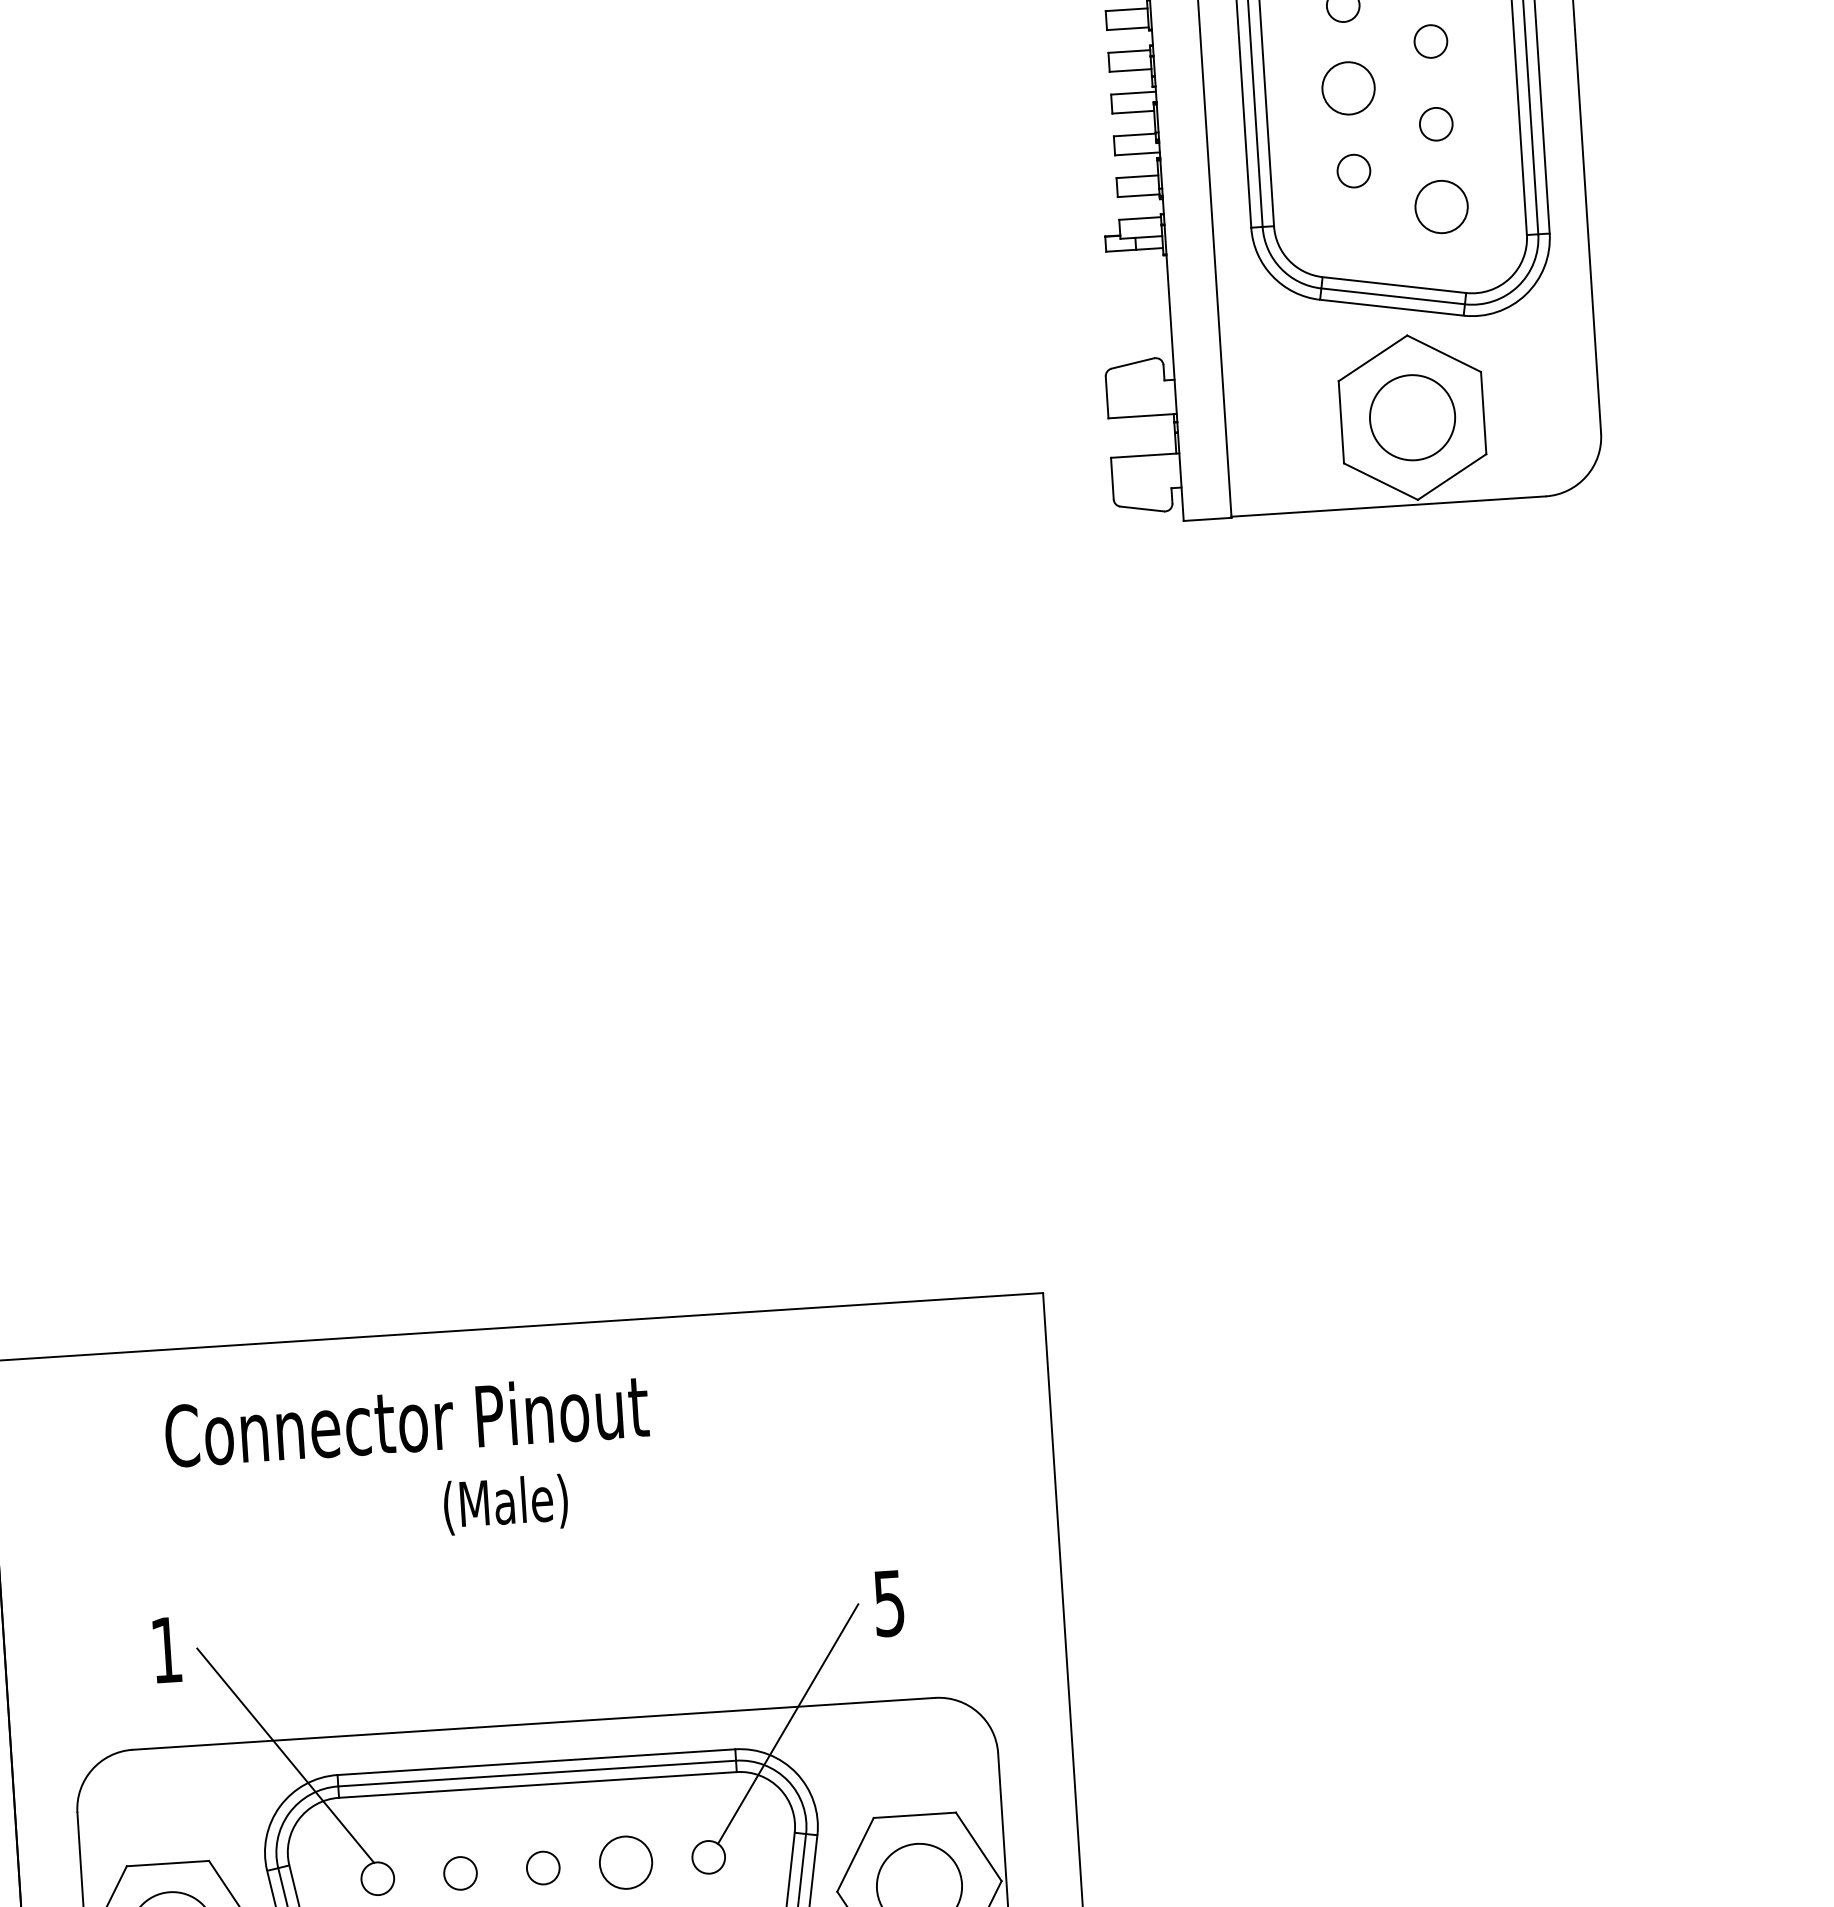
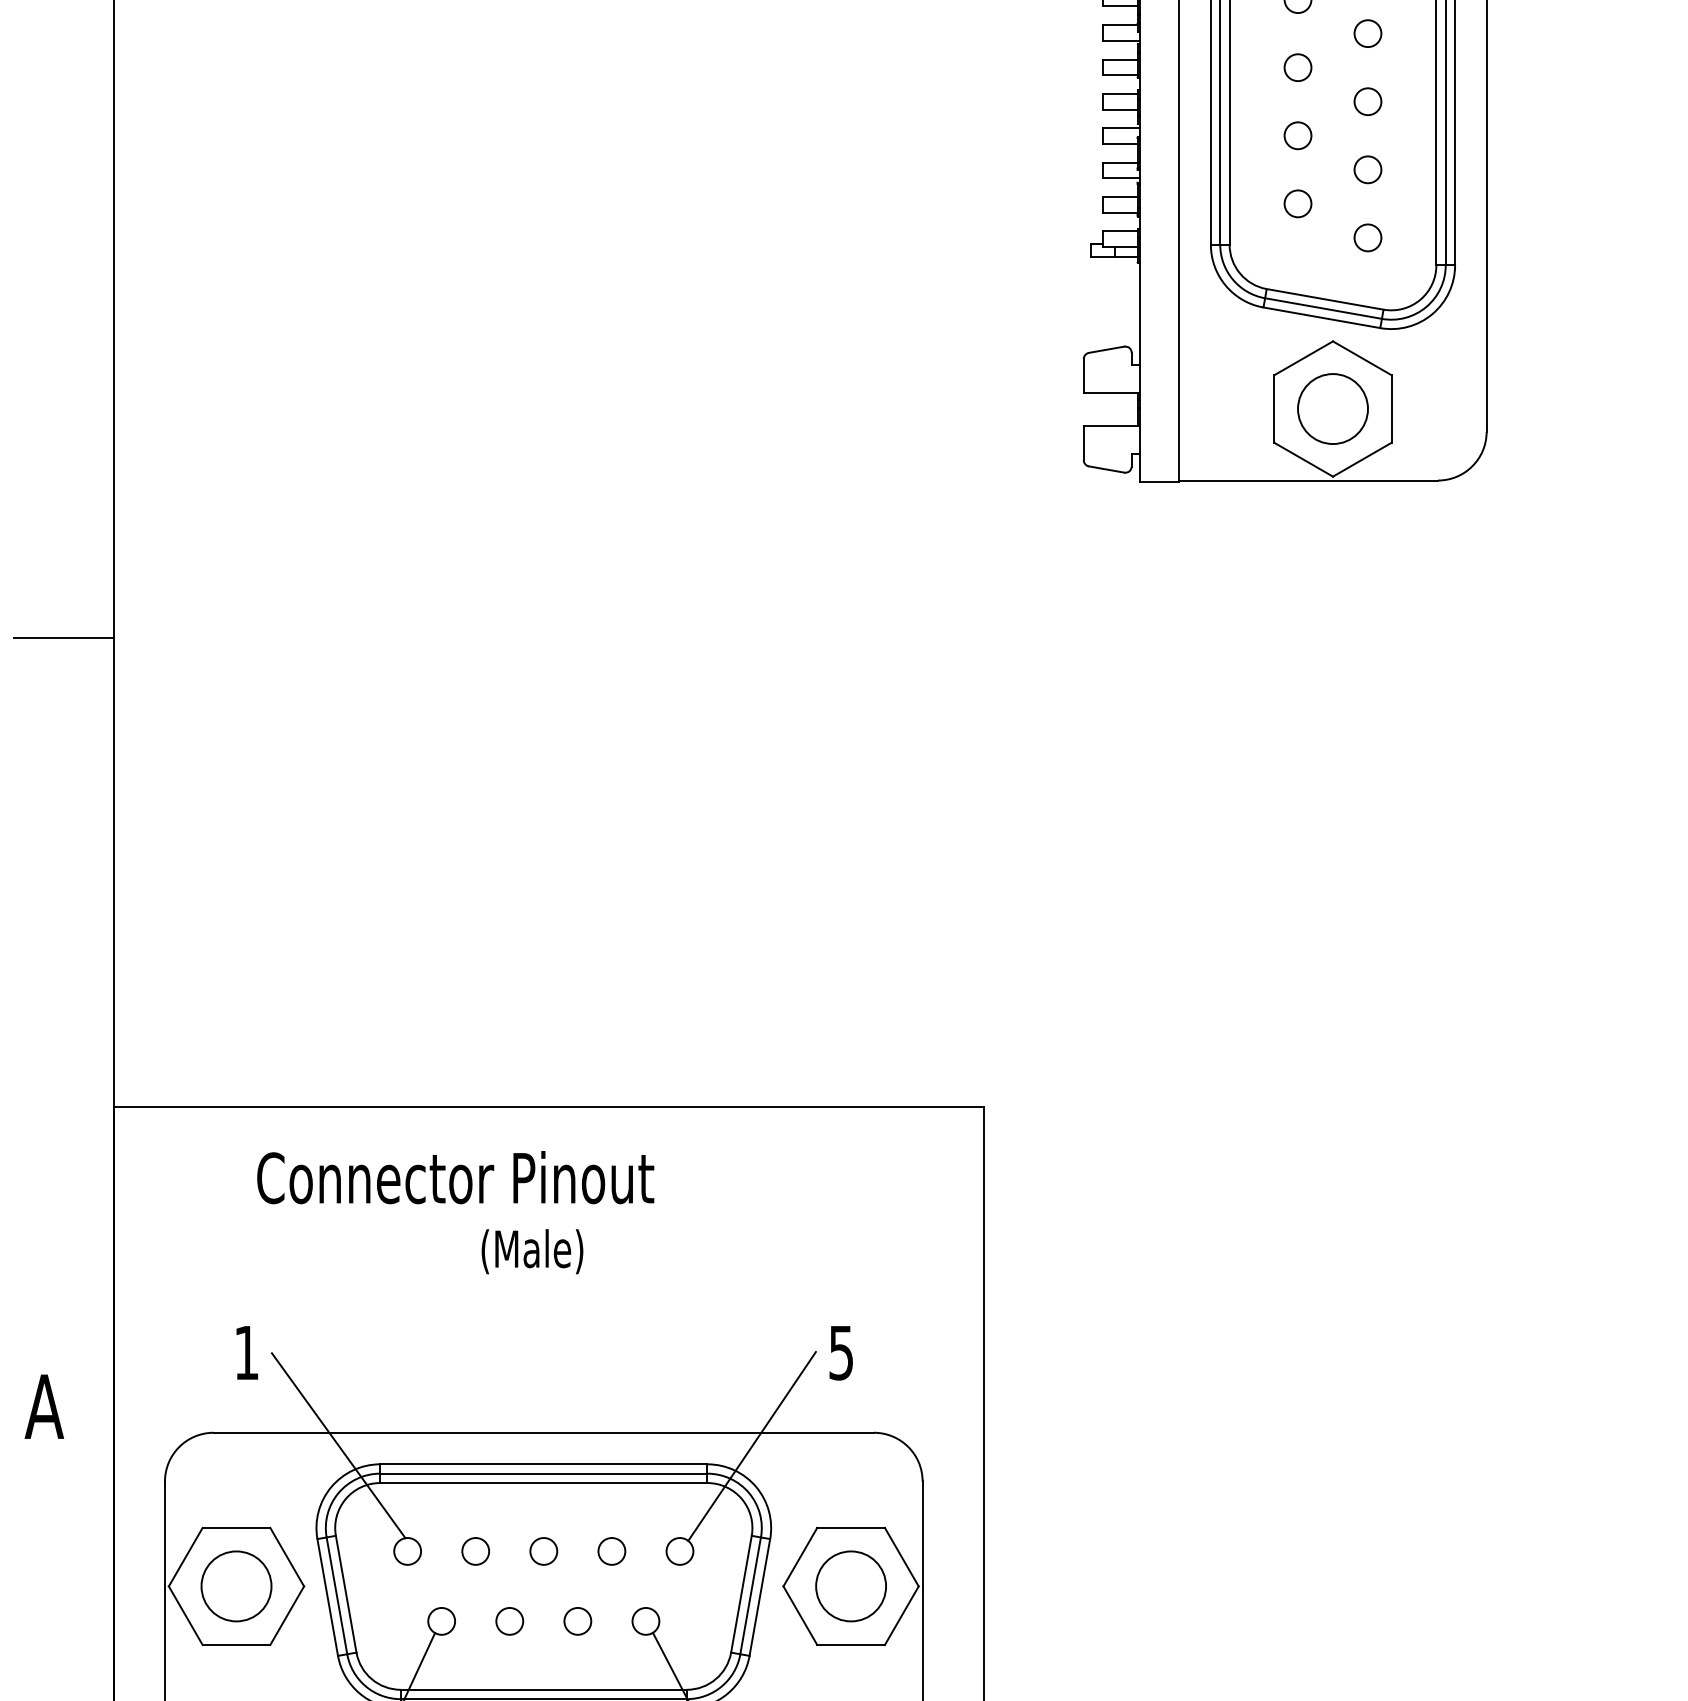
circle: (1347, 88) -> (1297, 135), size x0.62
circle: (1441, 206) -> (1367, 237), size x0.62
circle: (625, 1862) -> (611, 1551), size x0.62

